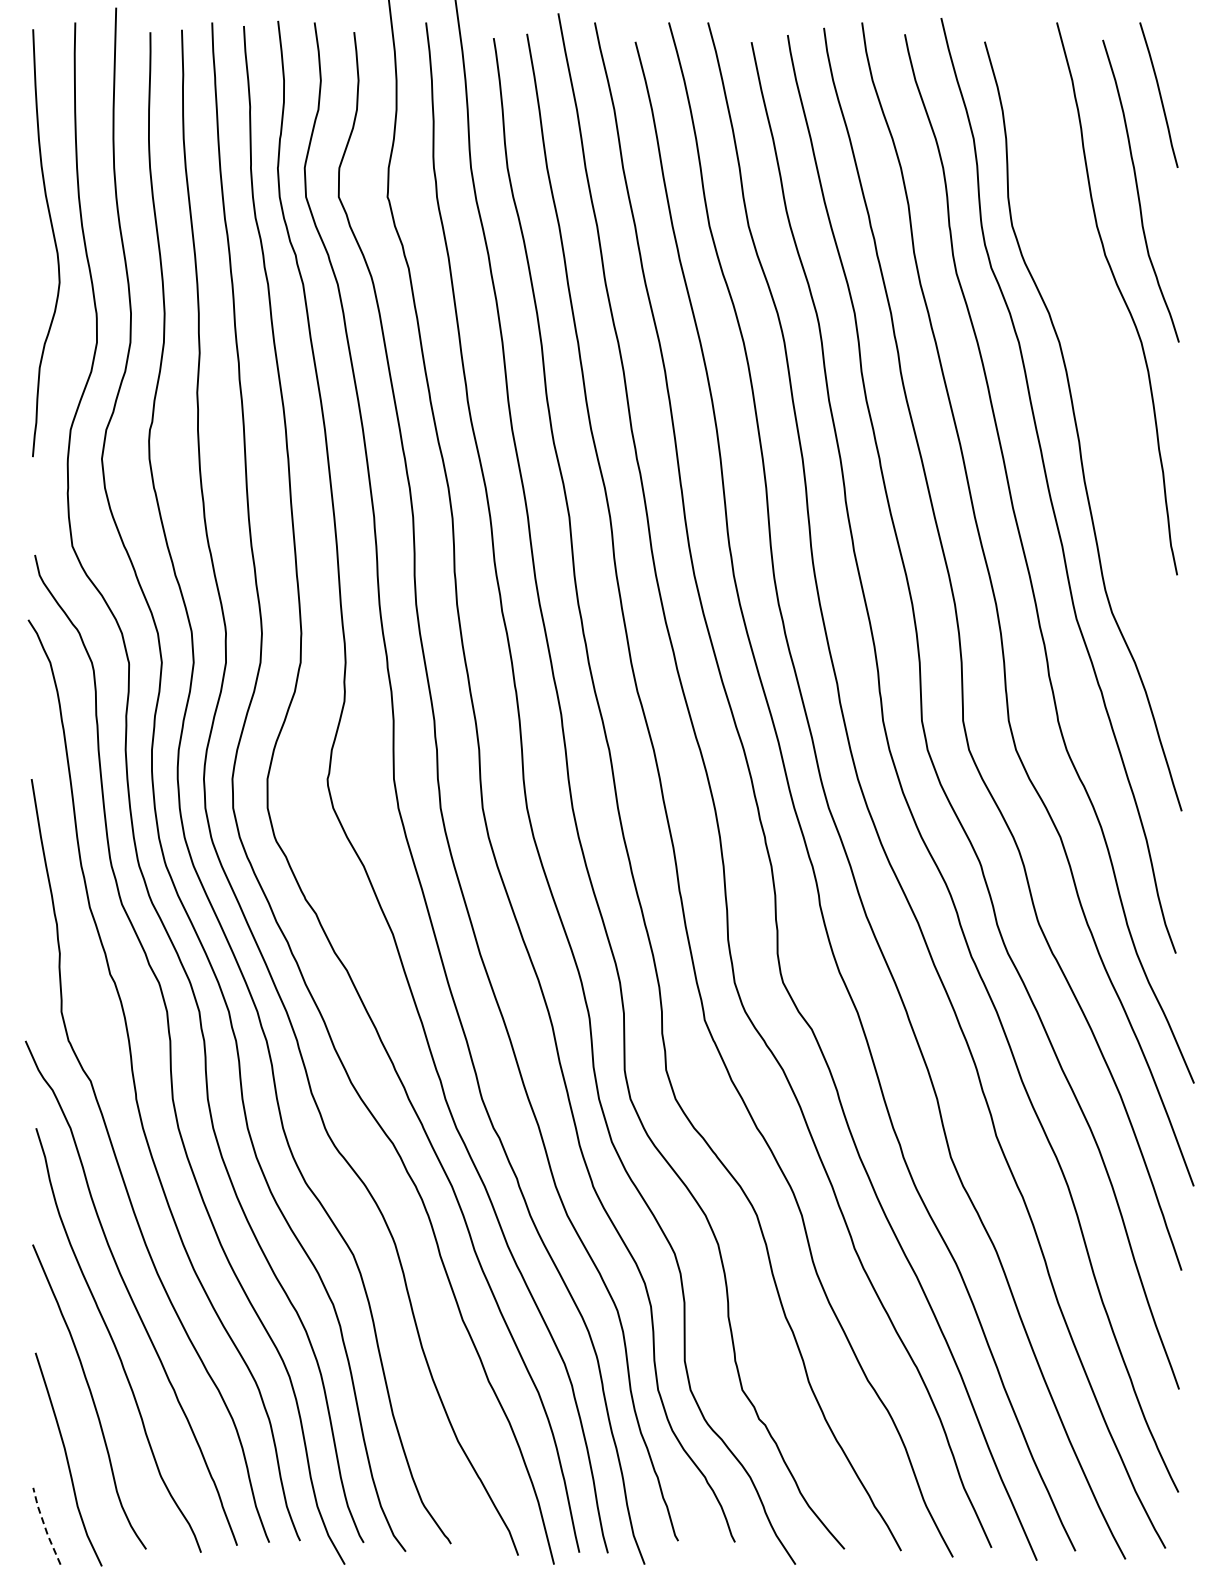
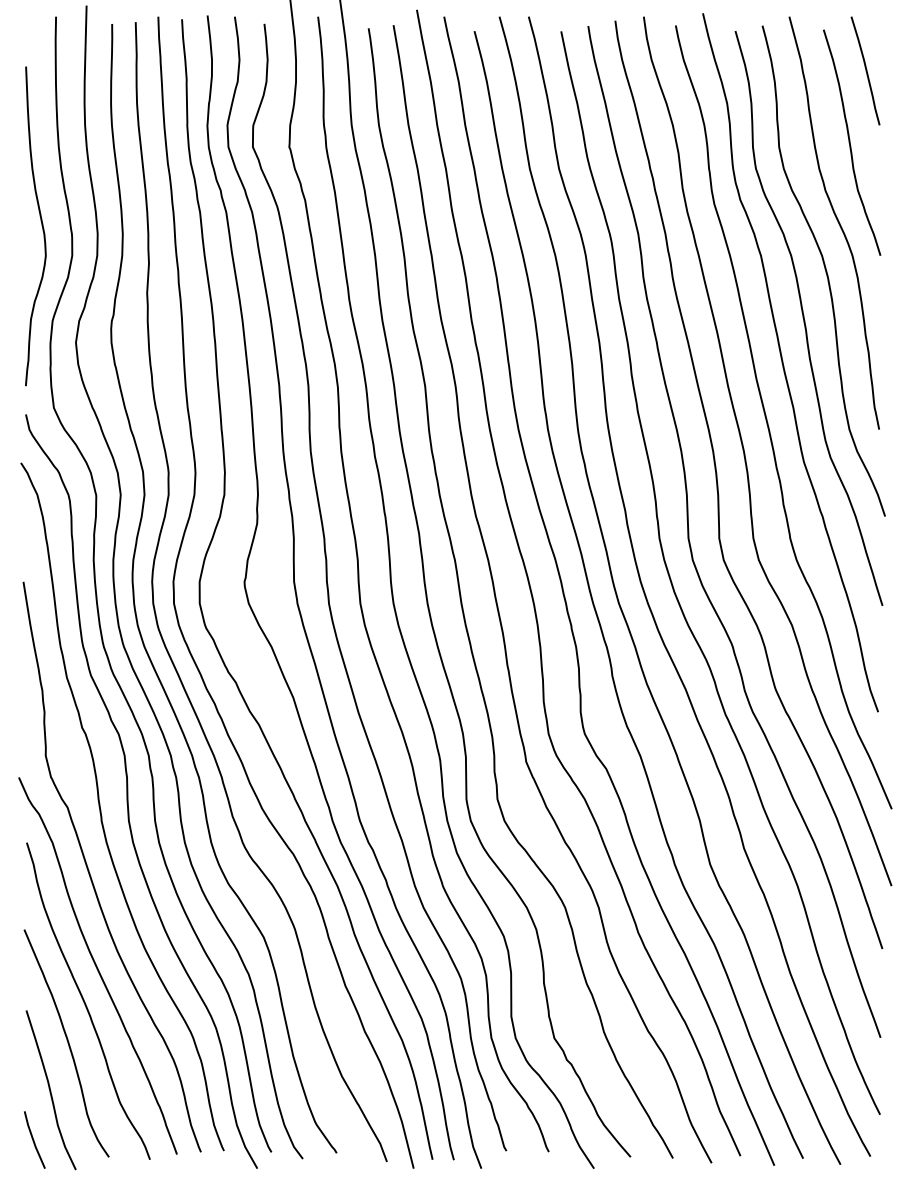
curve: (54, 243) -> (42, 226), moved
curve: (1104, 361) -> (824, 269), added
line: (44, 1526) -> (33, 1140), dashed -> solid

